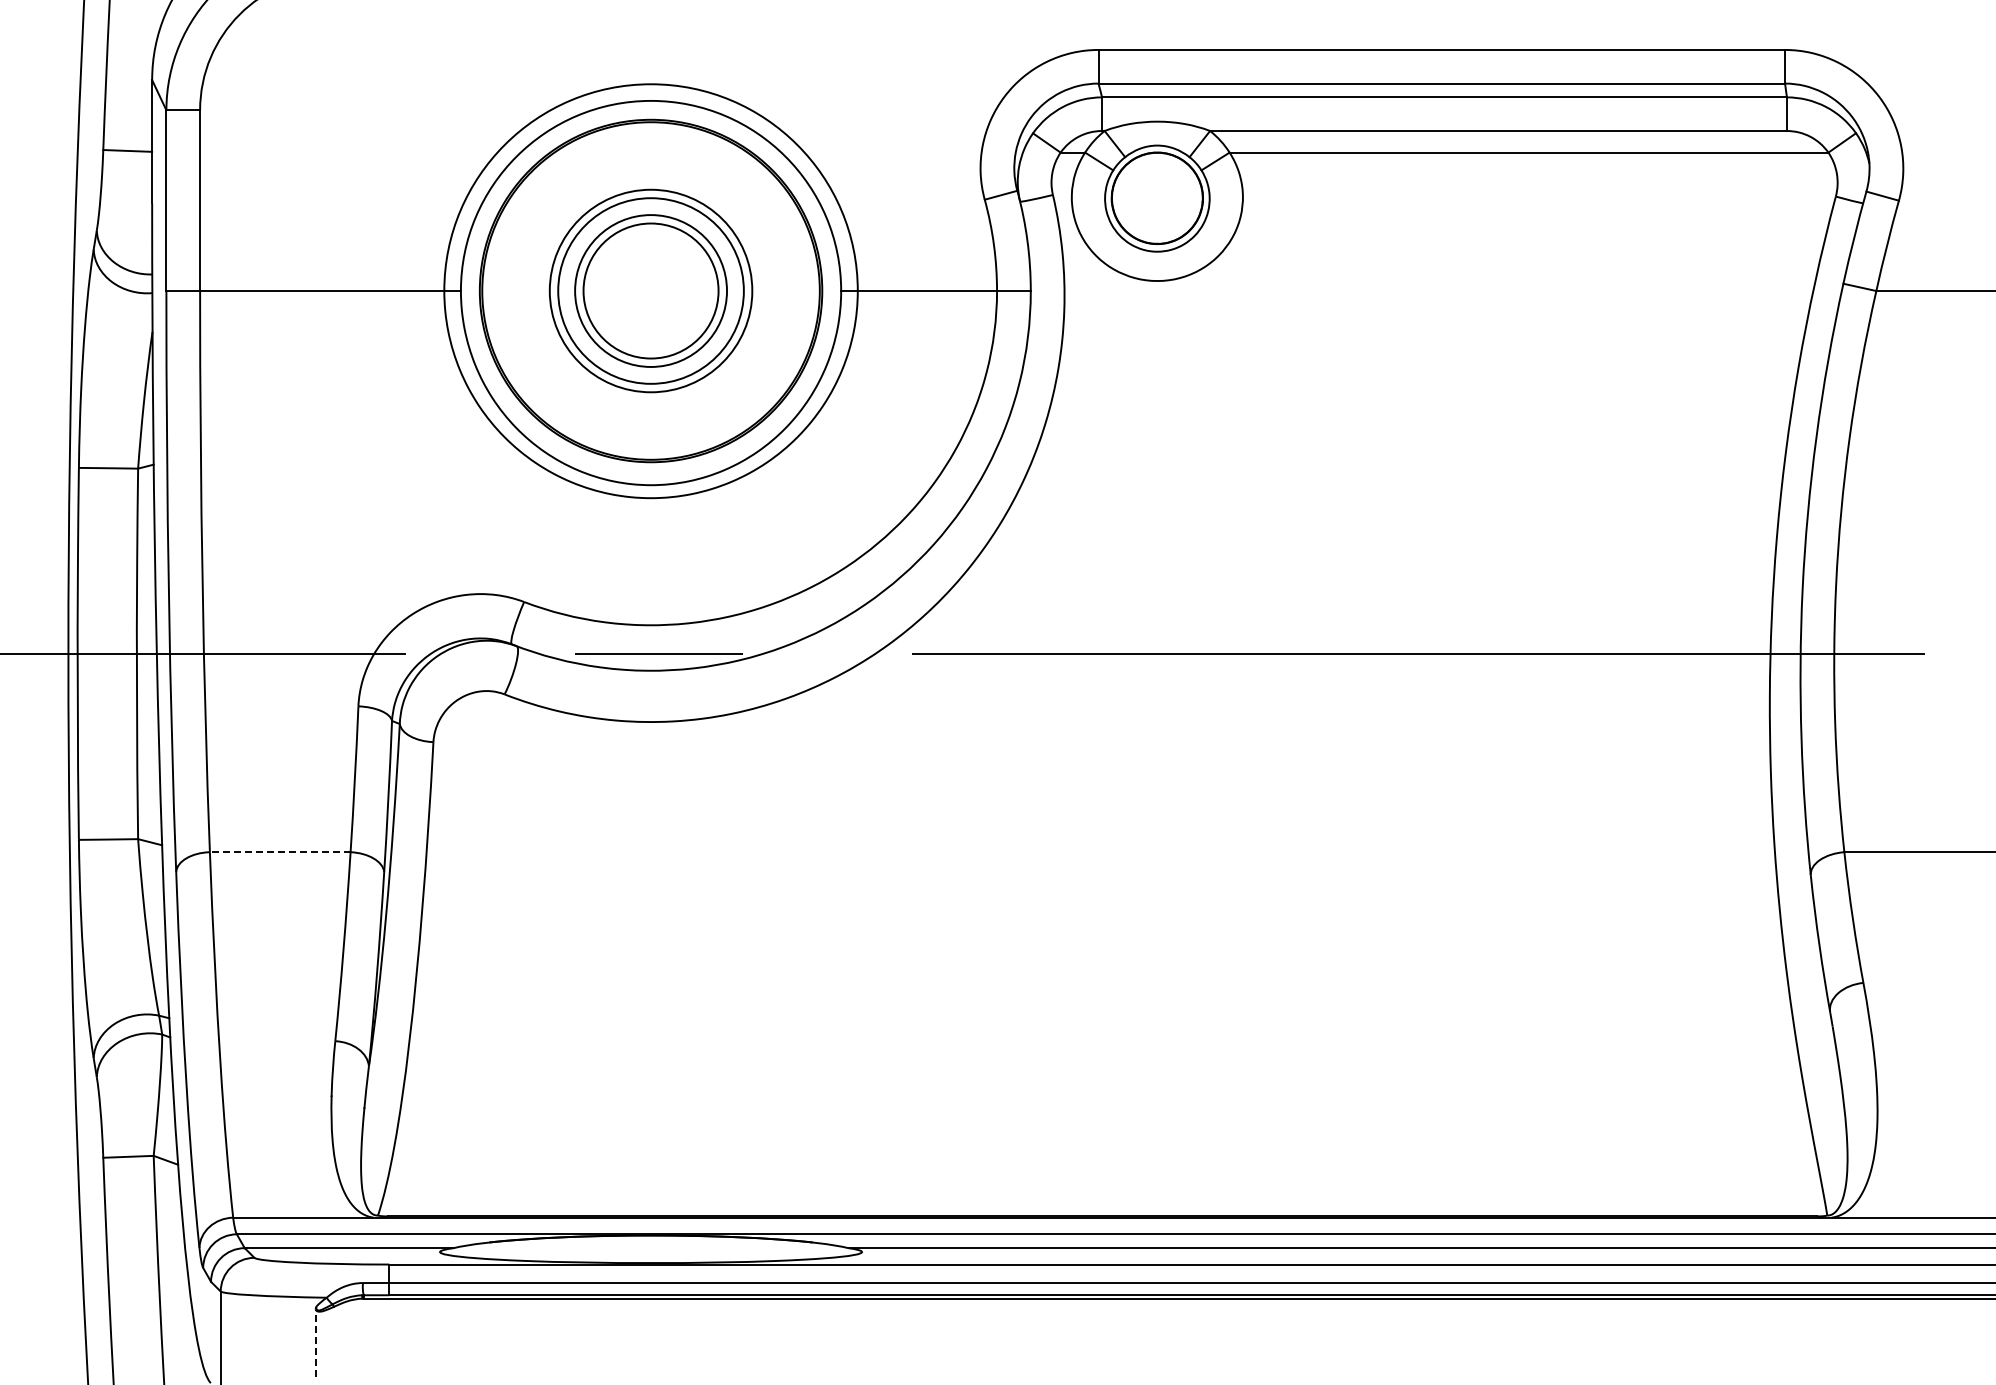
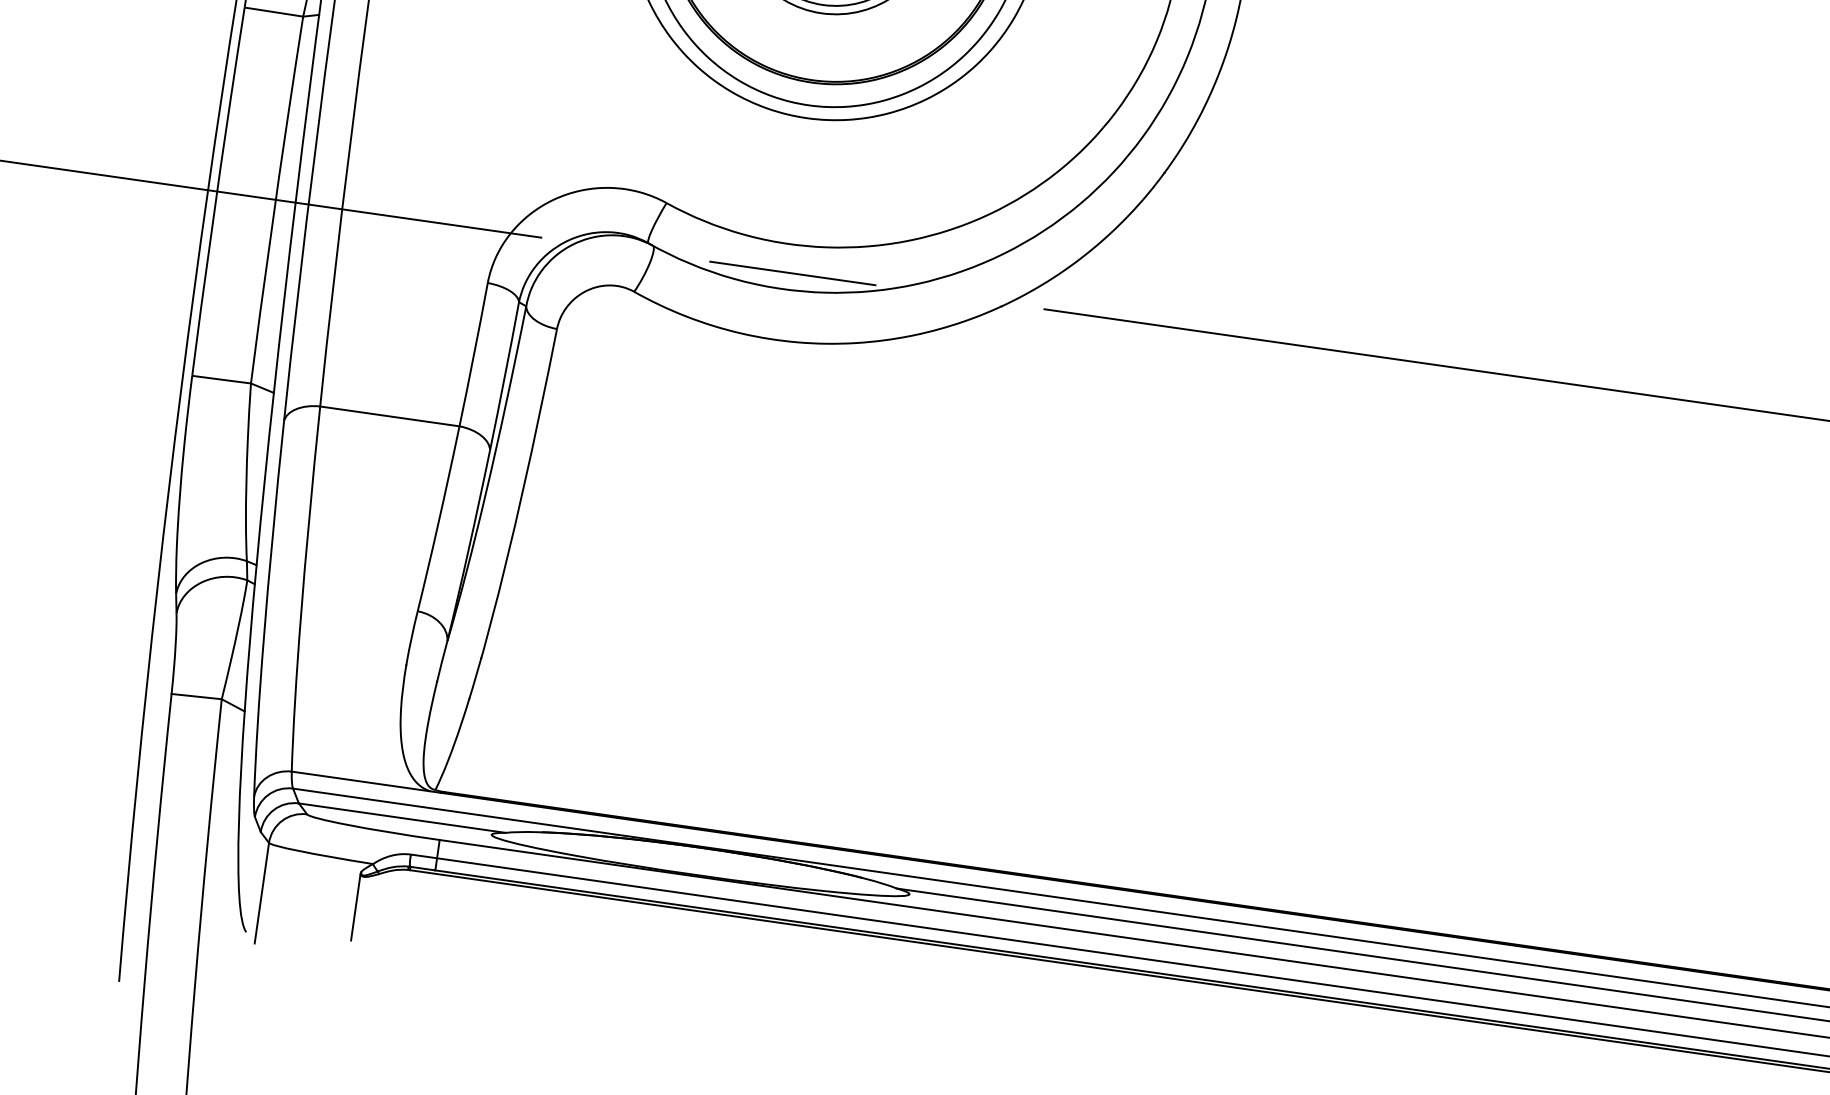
line: (279, 852) -> (389, 416), dashed -> solid
line: (315, 1342) -> (355, 906), dashed -> solid

